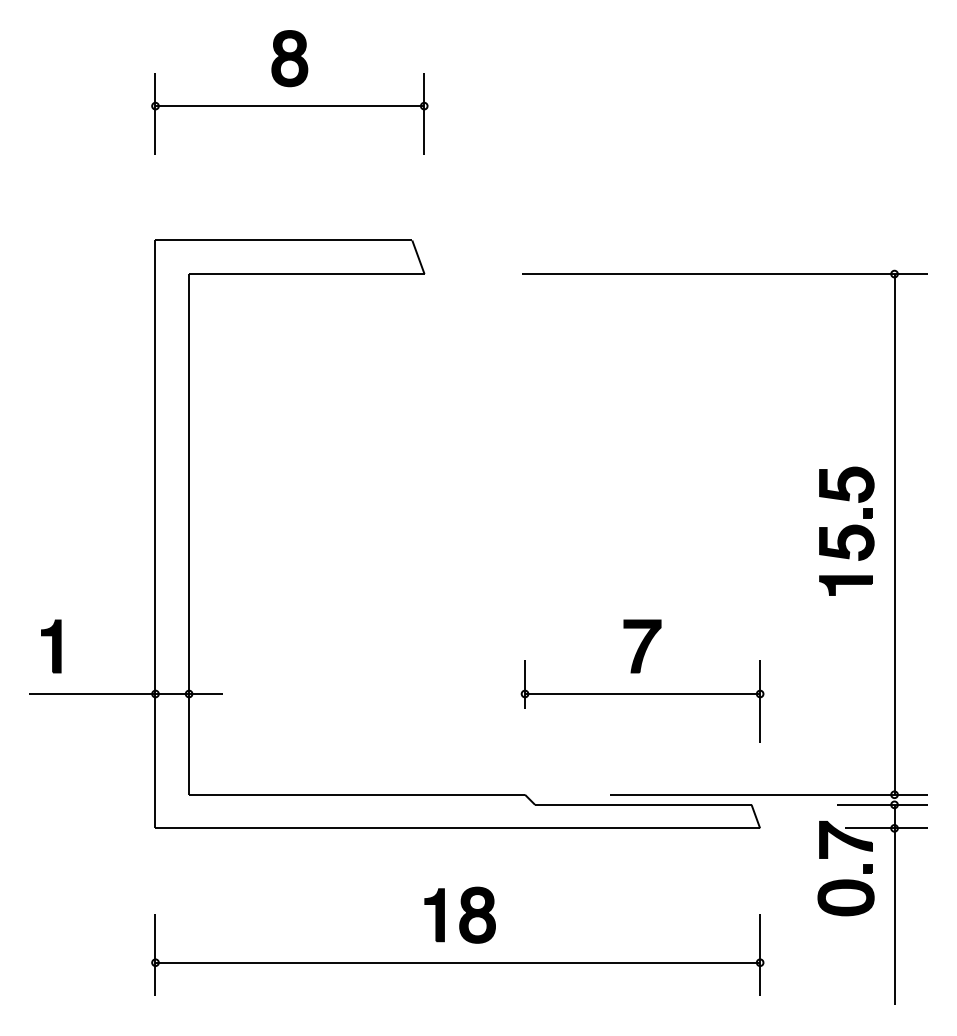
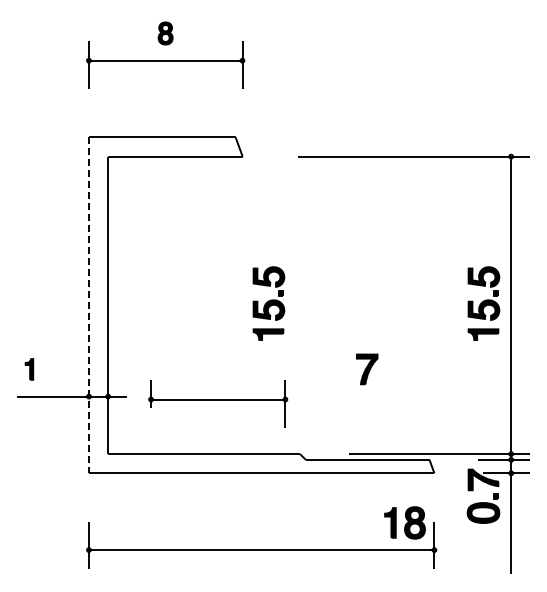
part: (289, 58) -> (165, 33), size x0.7
part: (469, 531) -> (268, 303), added
line: (154, 534) -> (88, 305), solid -> dashed
part: (51, 646) -> (29, 369), size x0.7
part: (643, 700) -> (218, 403), moved
part: (459, 914) -> (404, 522), moved

